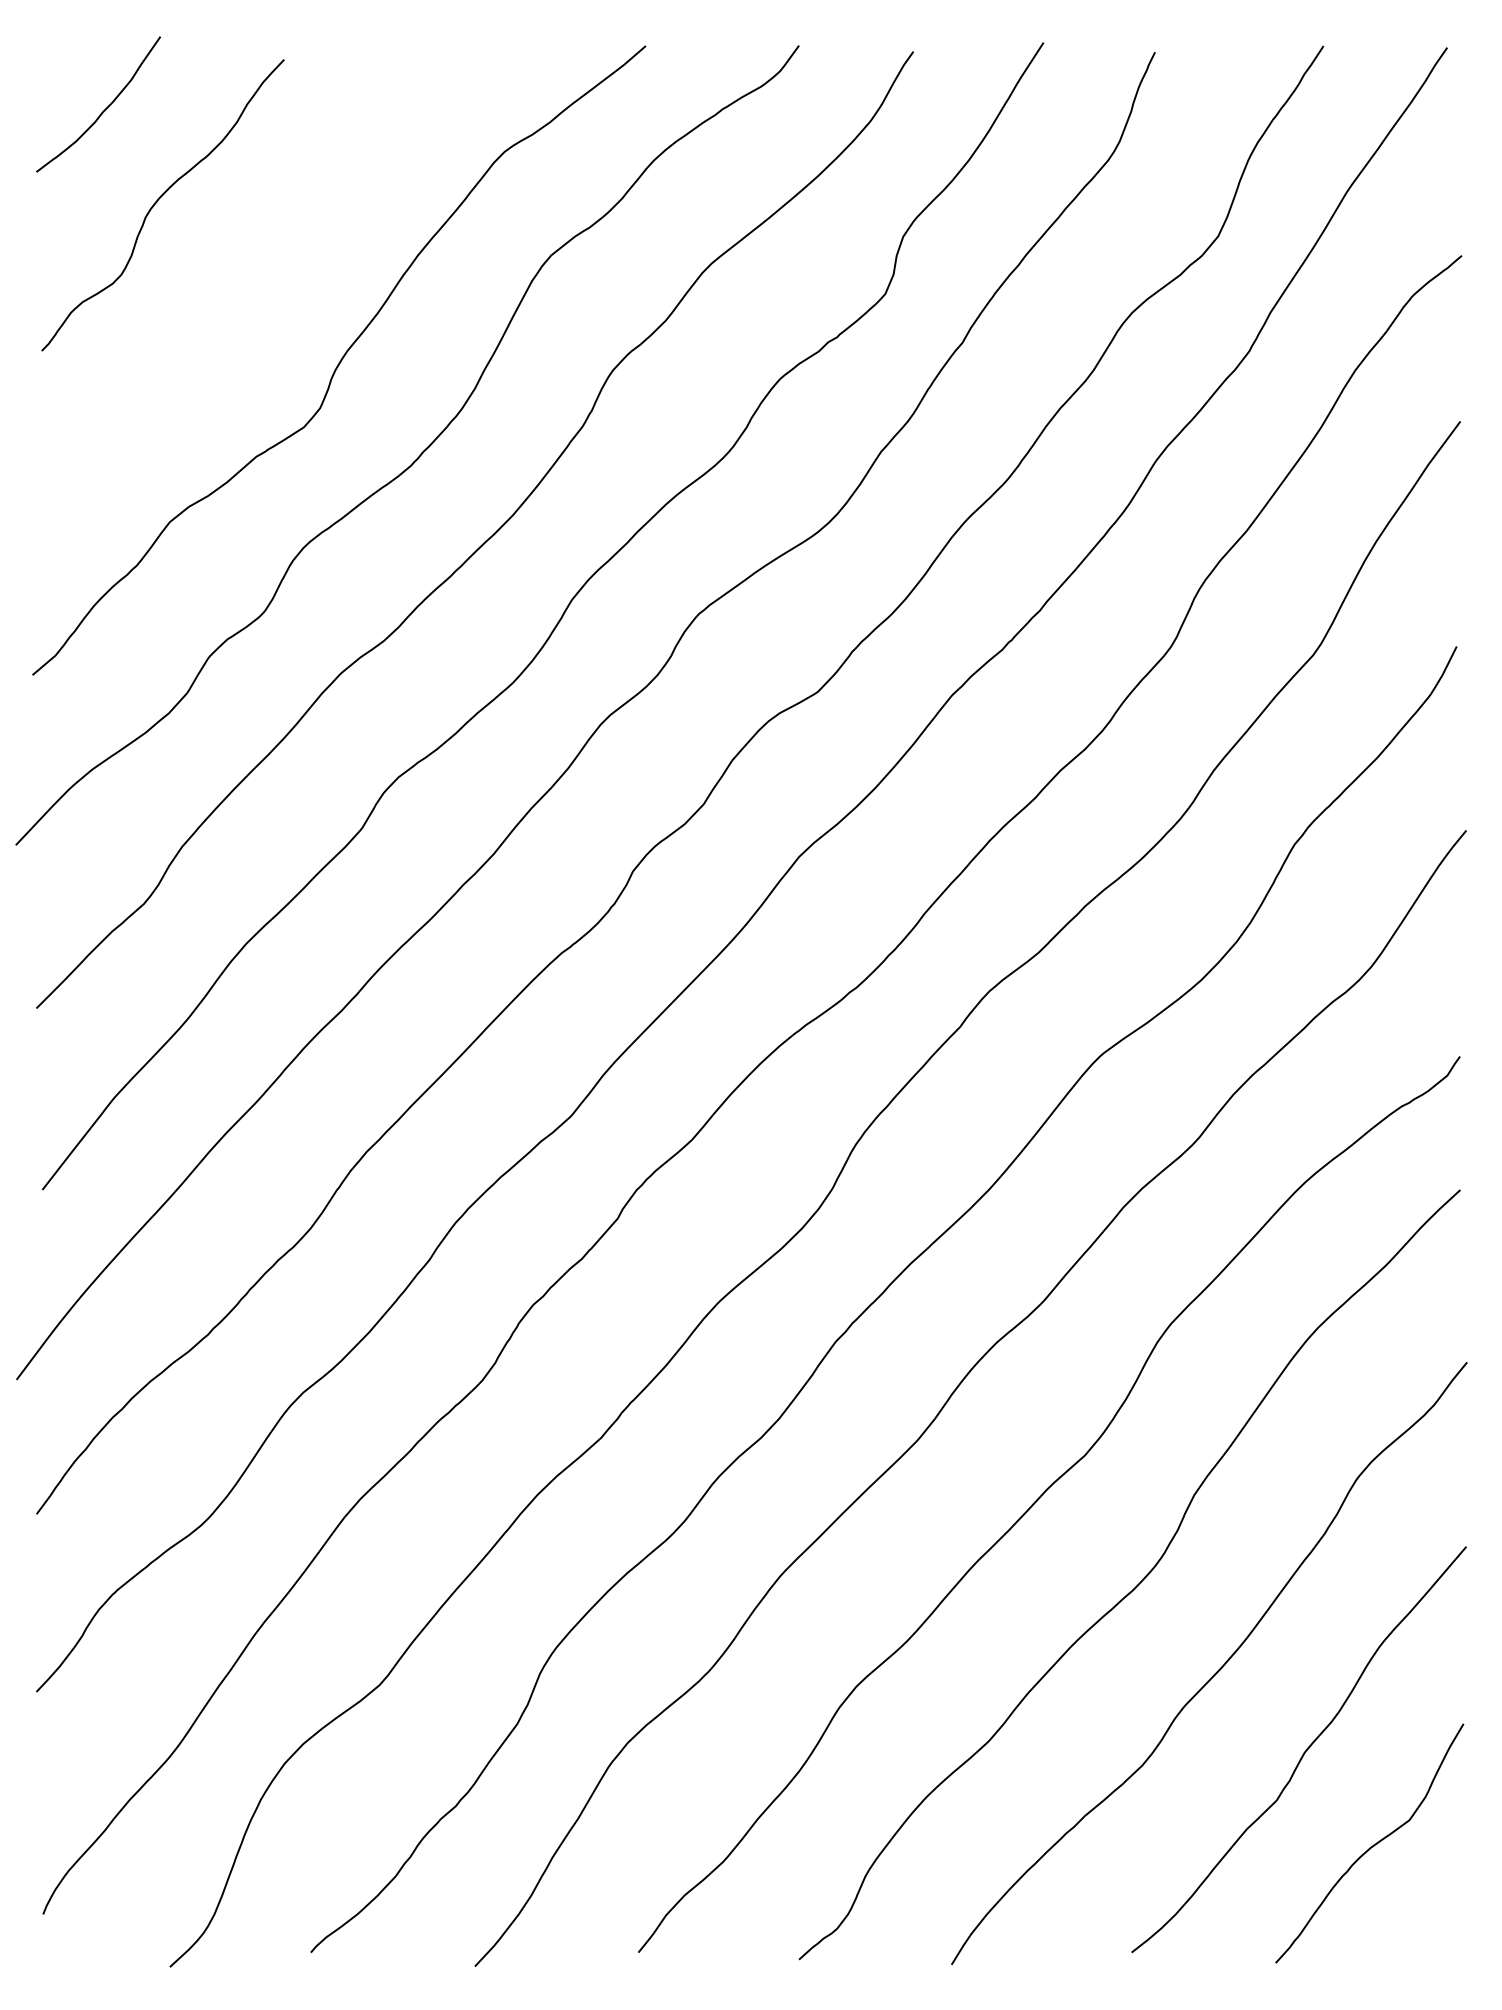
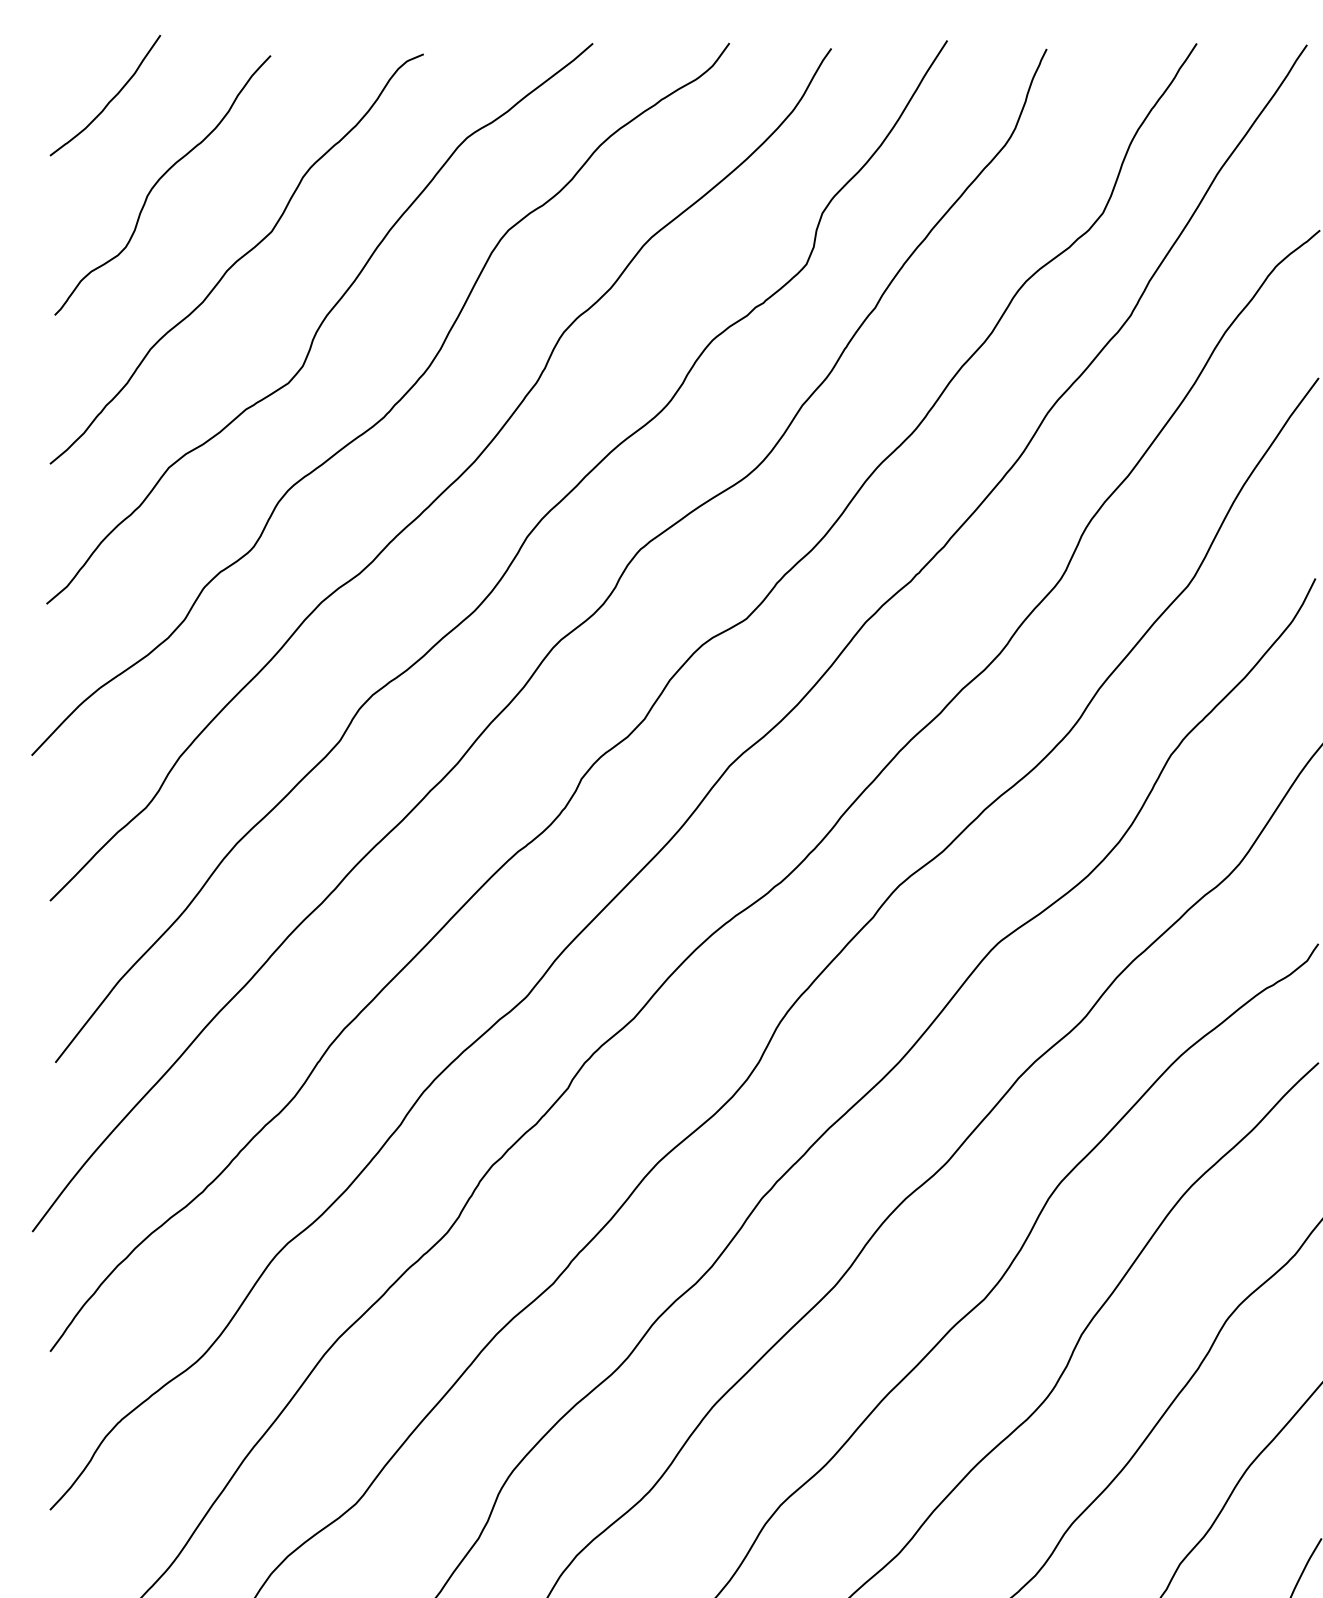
curve: (246, 288) -> (237, 259), added

